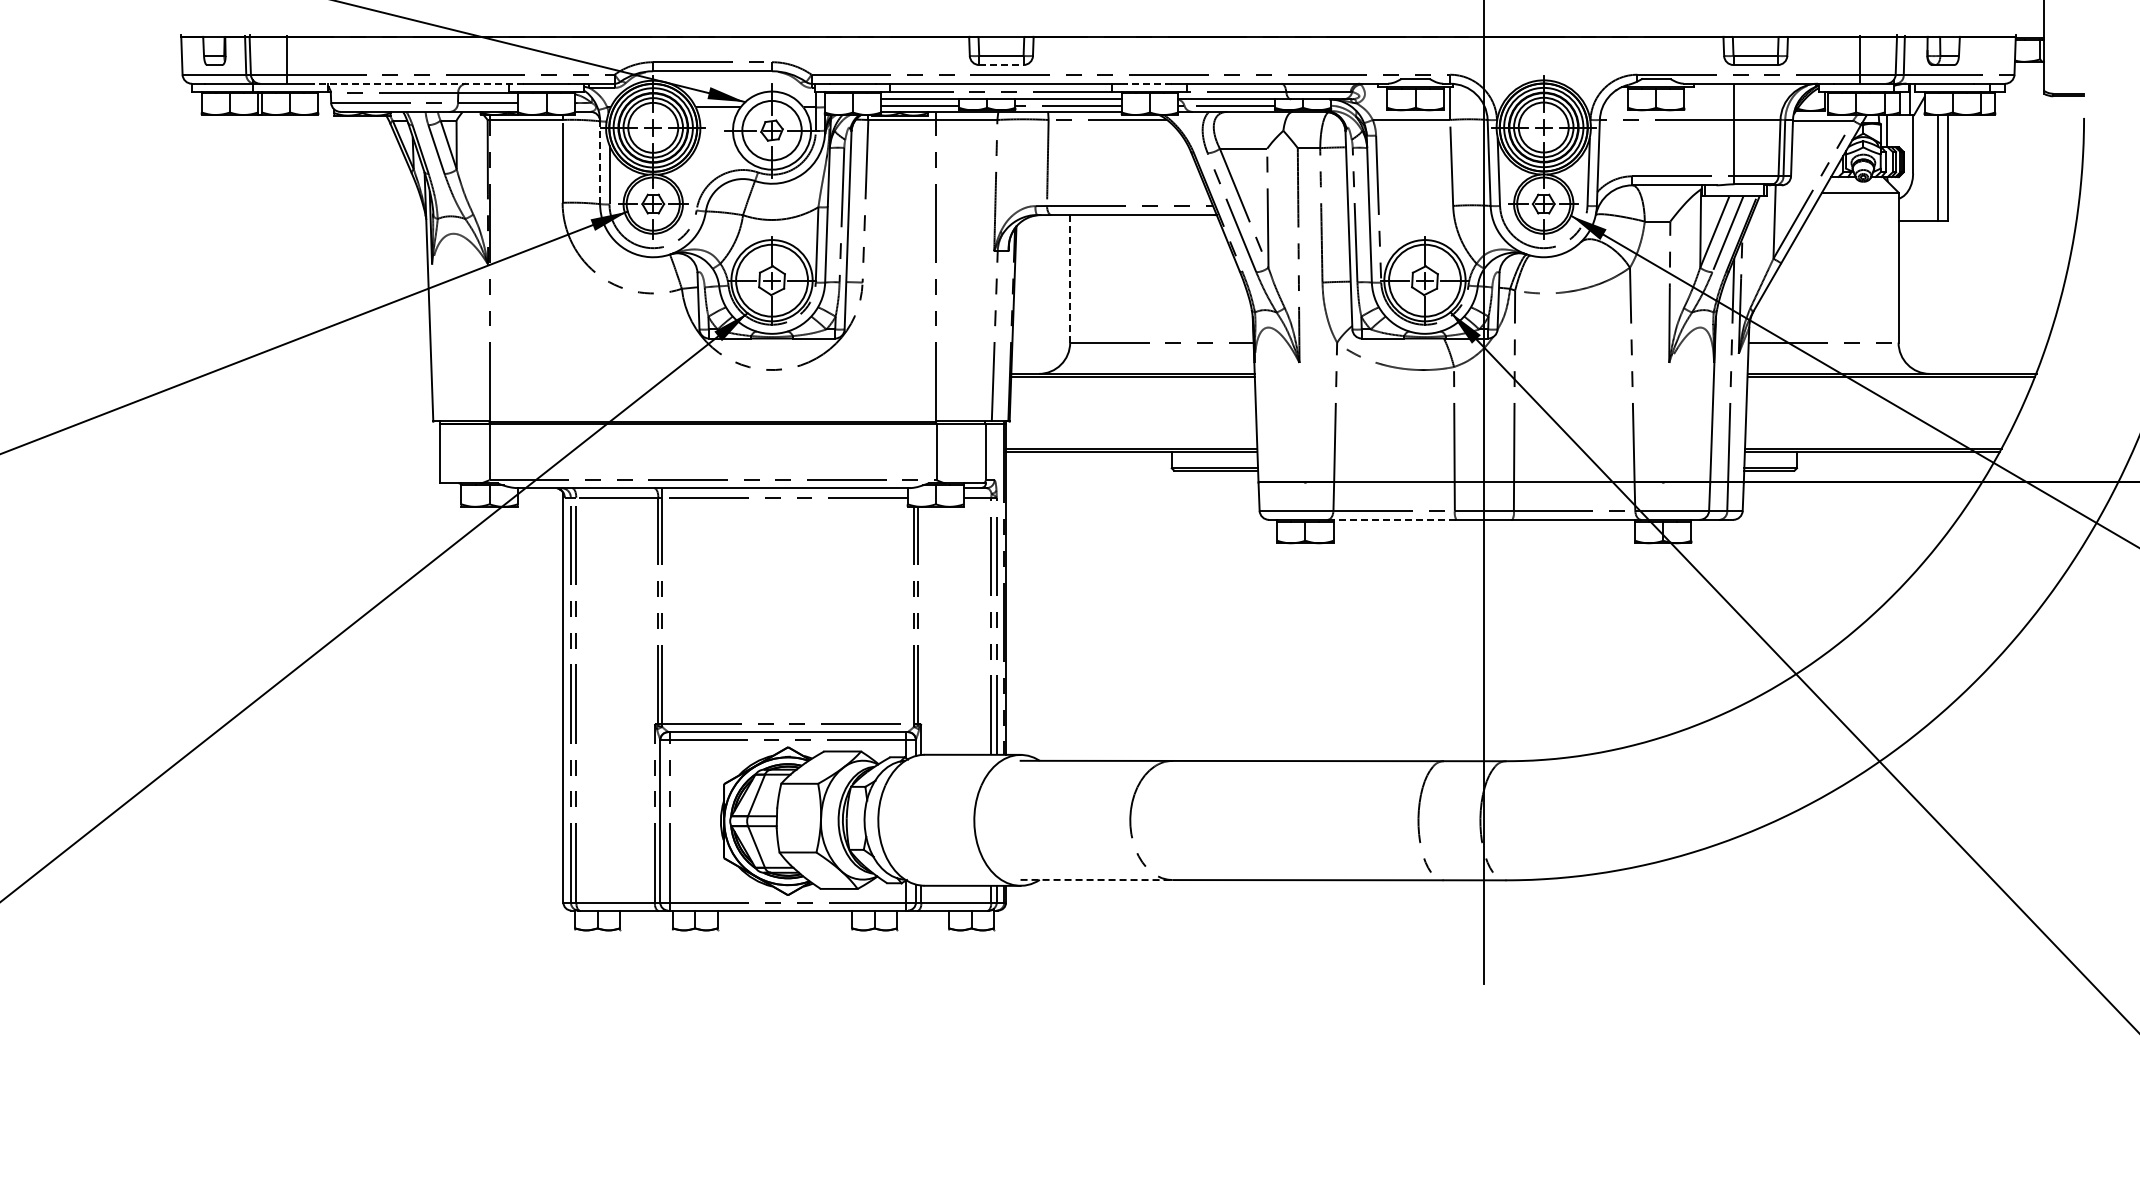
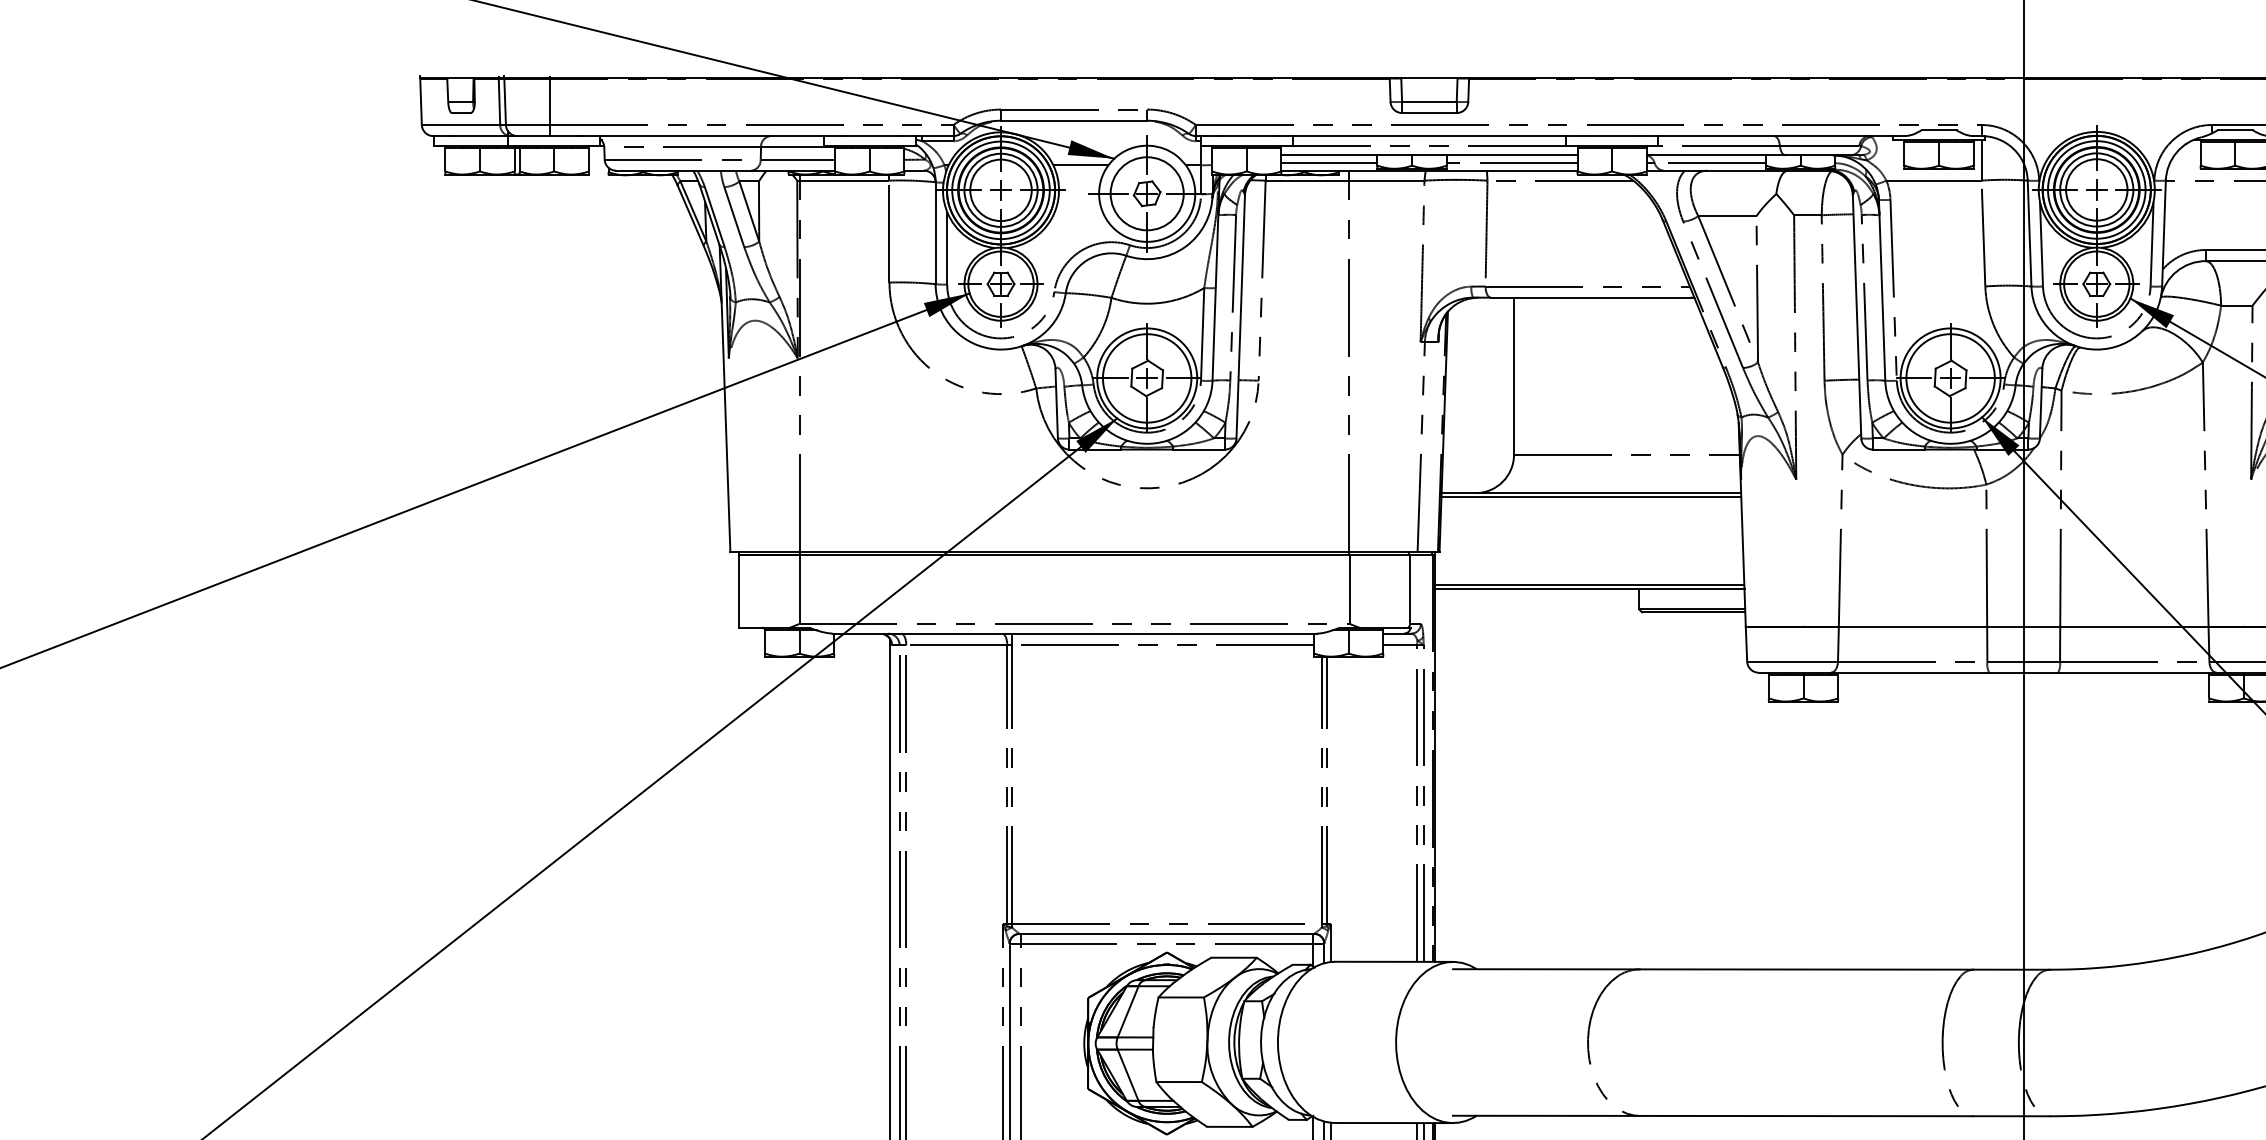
line: (1001, 65) -> (1429, 113), dashed -> solid
line: (418, 83) -> (712, 135), dashed -> solid
line: (1149, 83) -> (1611, 135), dashed -> solid
line: (600, 162) -> (936, 232), dashed -> solid
line: (1070, 278) -> (1514, 375), dashed -> solid
line: (1391, 519) -> (1909, 672), dashed -> solid
line: (1096, 879) -> (1546, 1115), dashed -> solid

